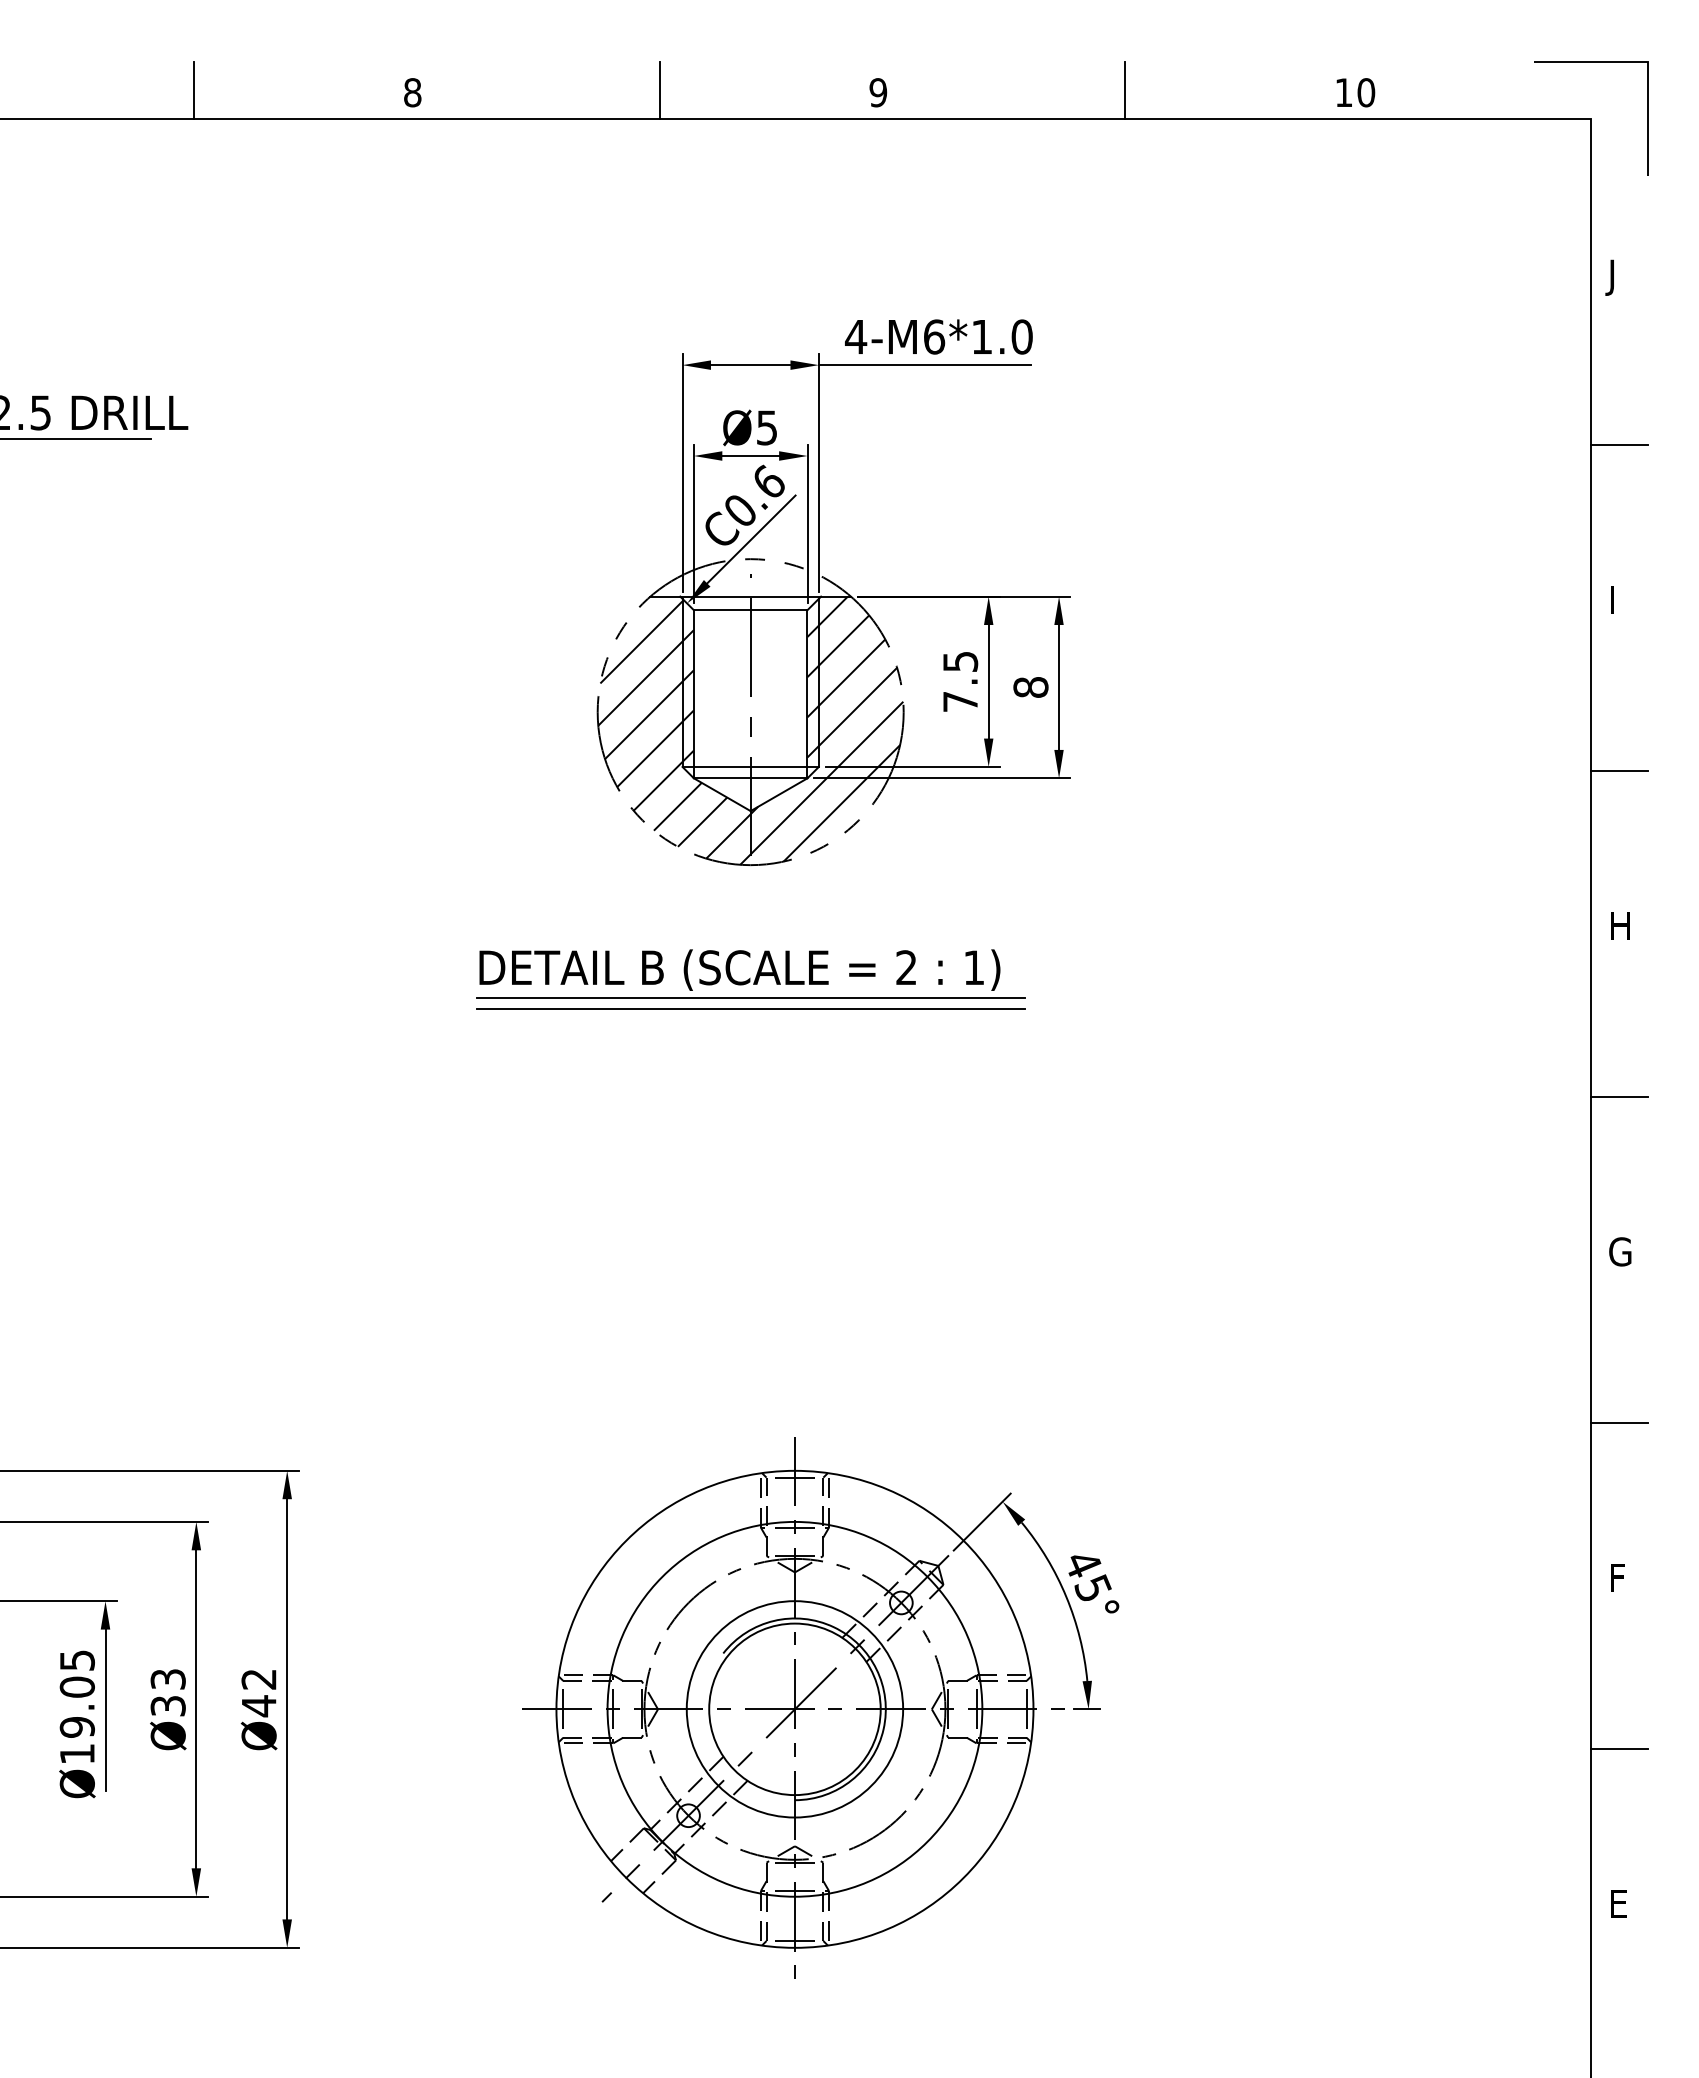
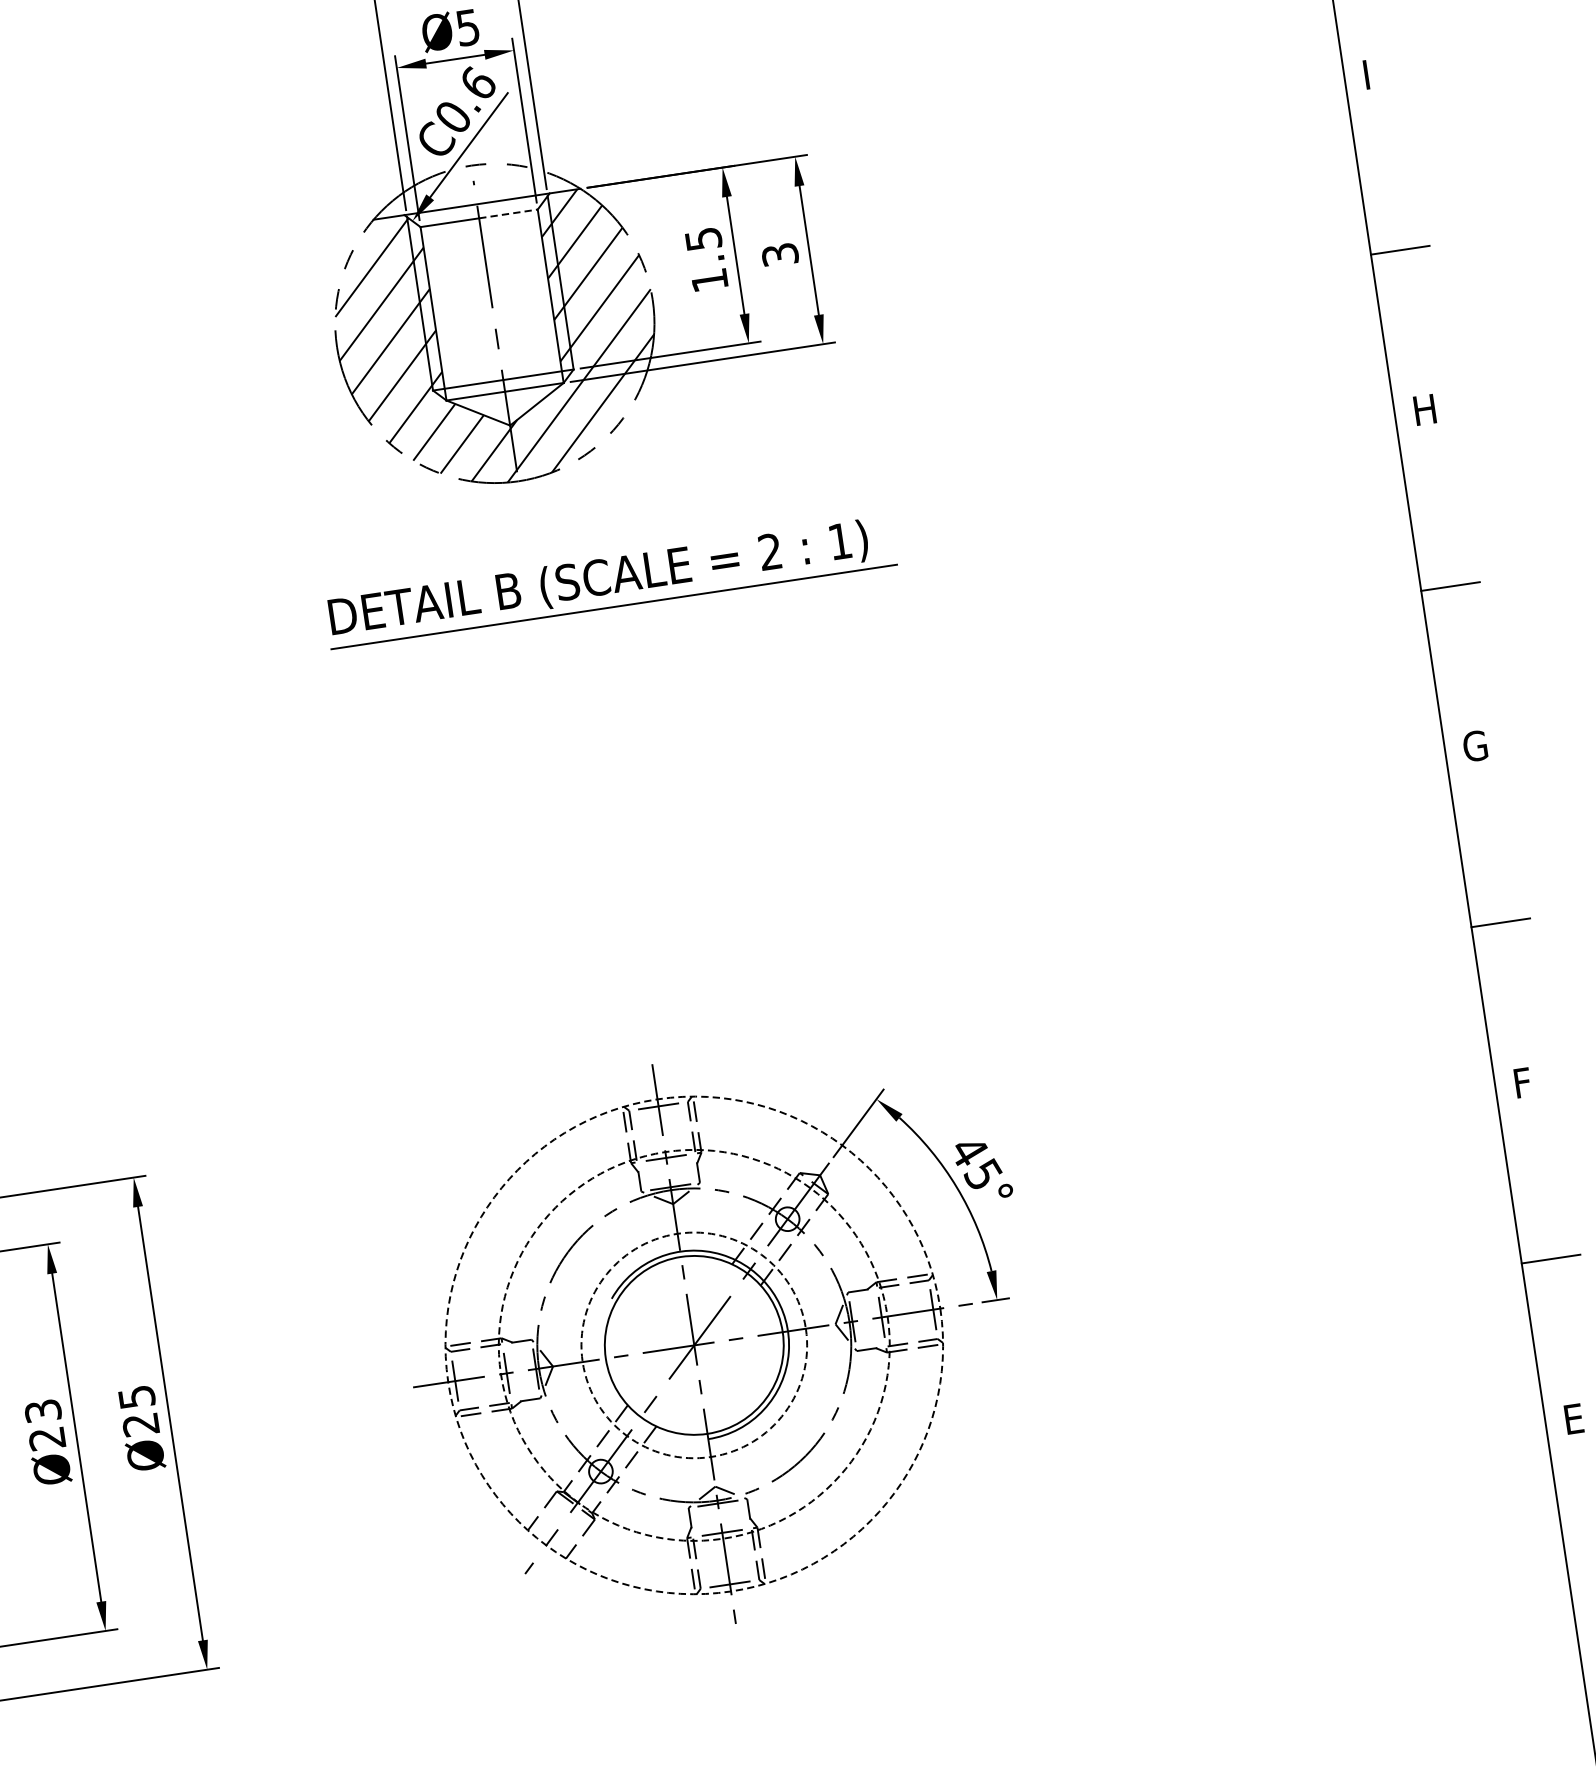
line: (779, 610) -> (508, 214), solid -> dashed
text: (1030, 687) -> (779, 254), 8 -> 3
text: (960, 701) -> (709, 280), 7.5 -> 1.5
part: (750, 973) -> (610, 581), moved
line: (750, 1009) -> (540, 630), removed
text: (258, 1693) -> (138, 1411), Ø42 -> Ø25
text: (167, 1706) -> (46, 1439), Ø33 -> Ø23
circle: (794, 1708) -> (693, 1344), solid -> dashed
circle: (794, 1708) -> (693, 1344), solid -> dashed
circle: (794, 1709) -> (693, 1345), solid -> dashed

